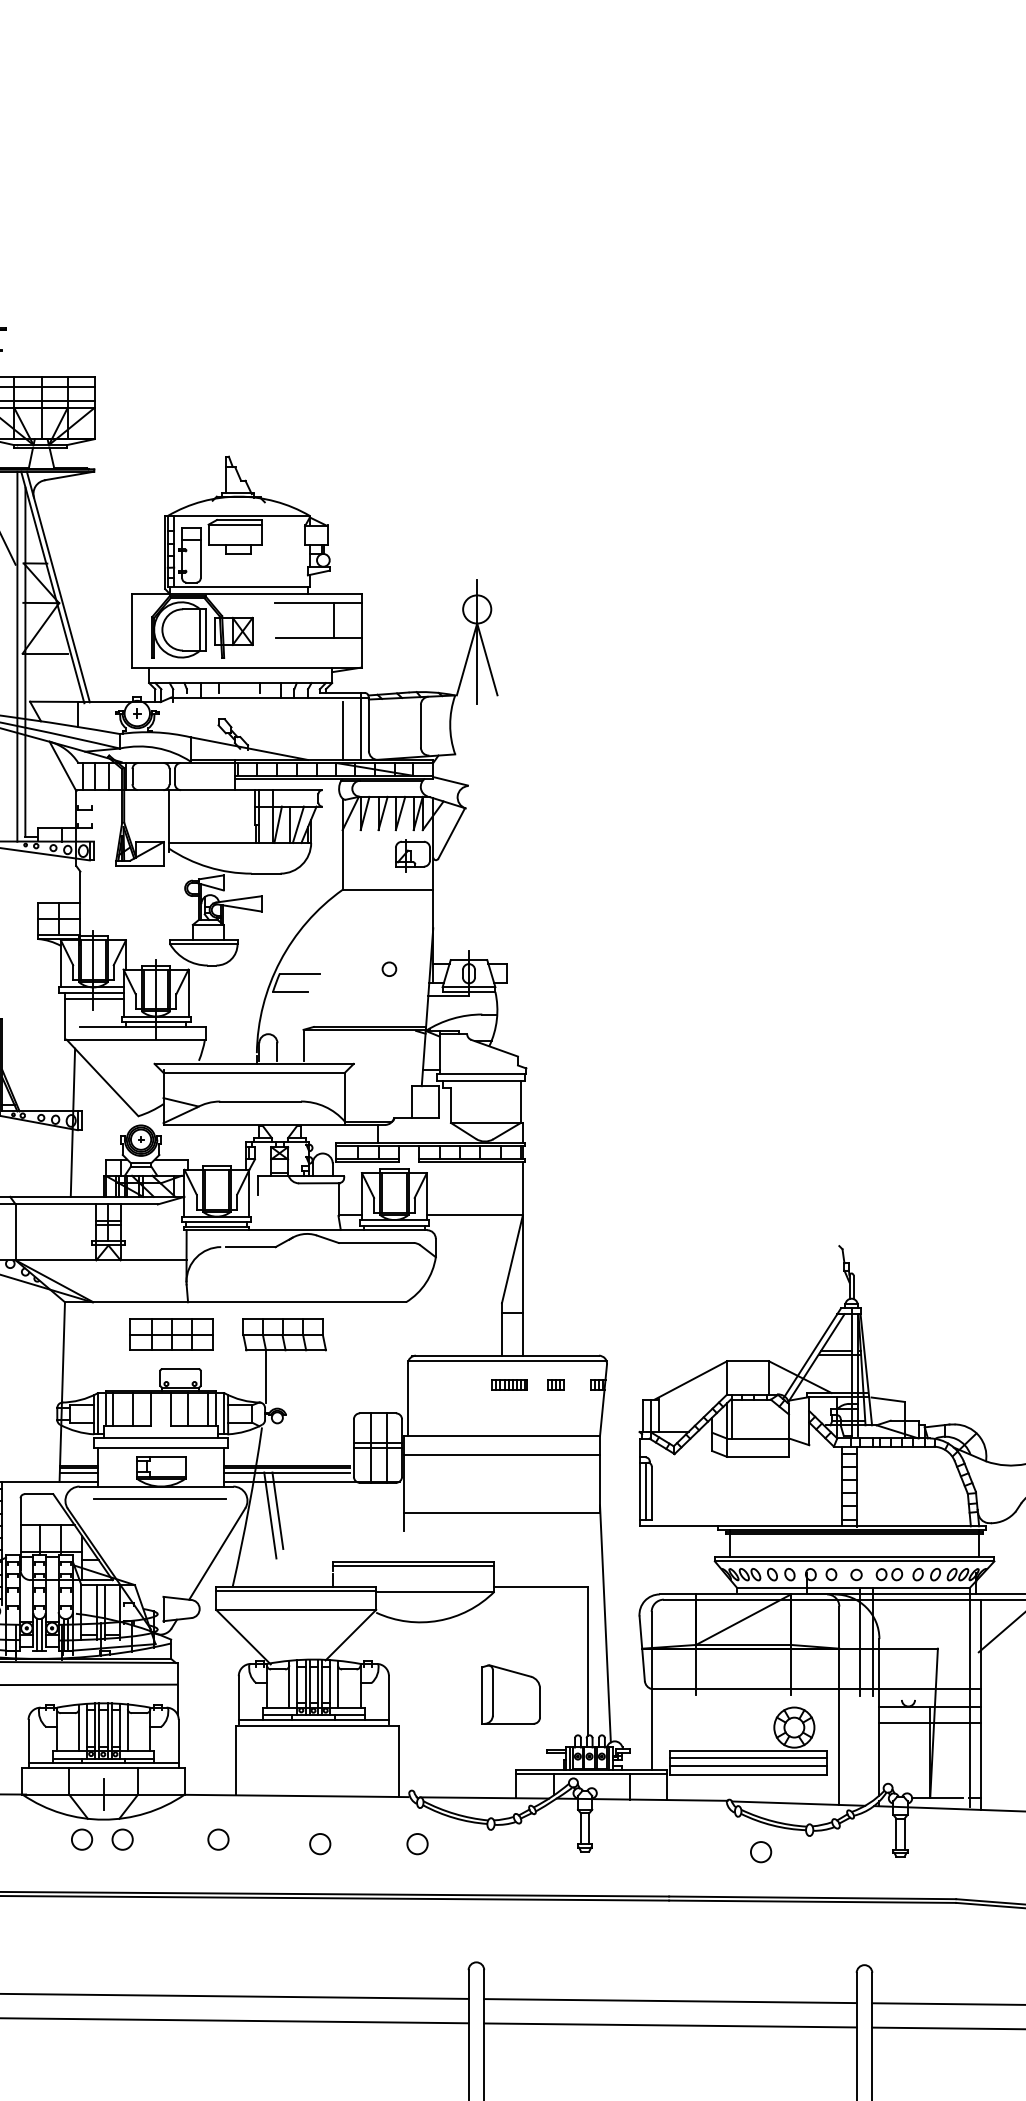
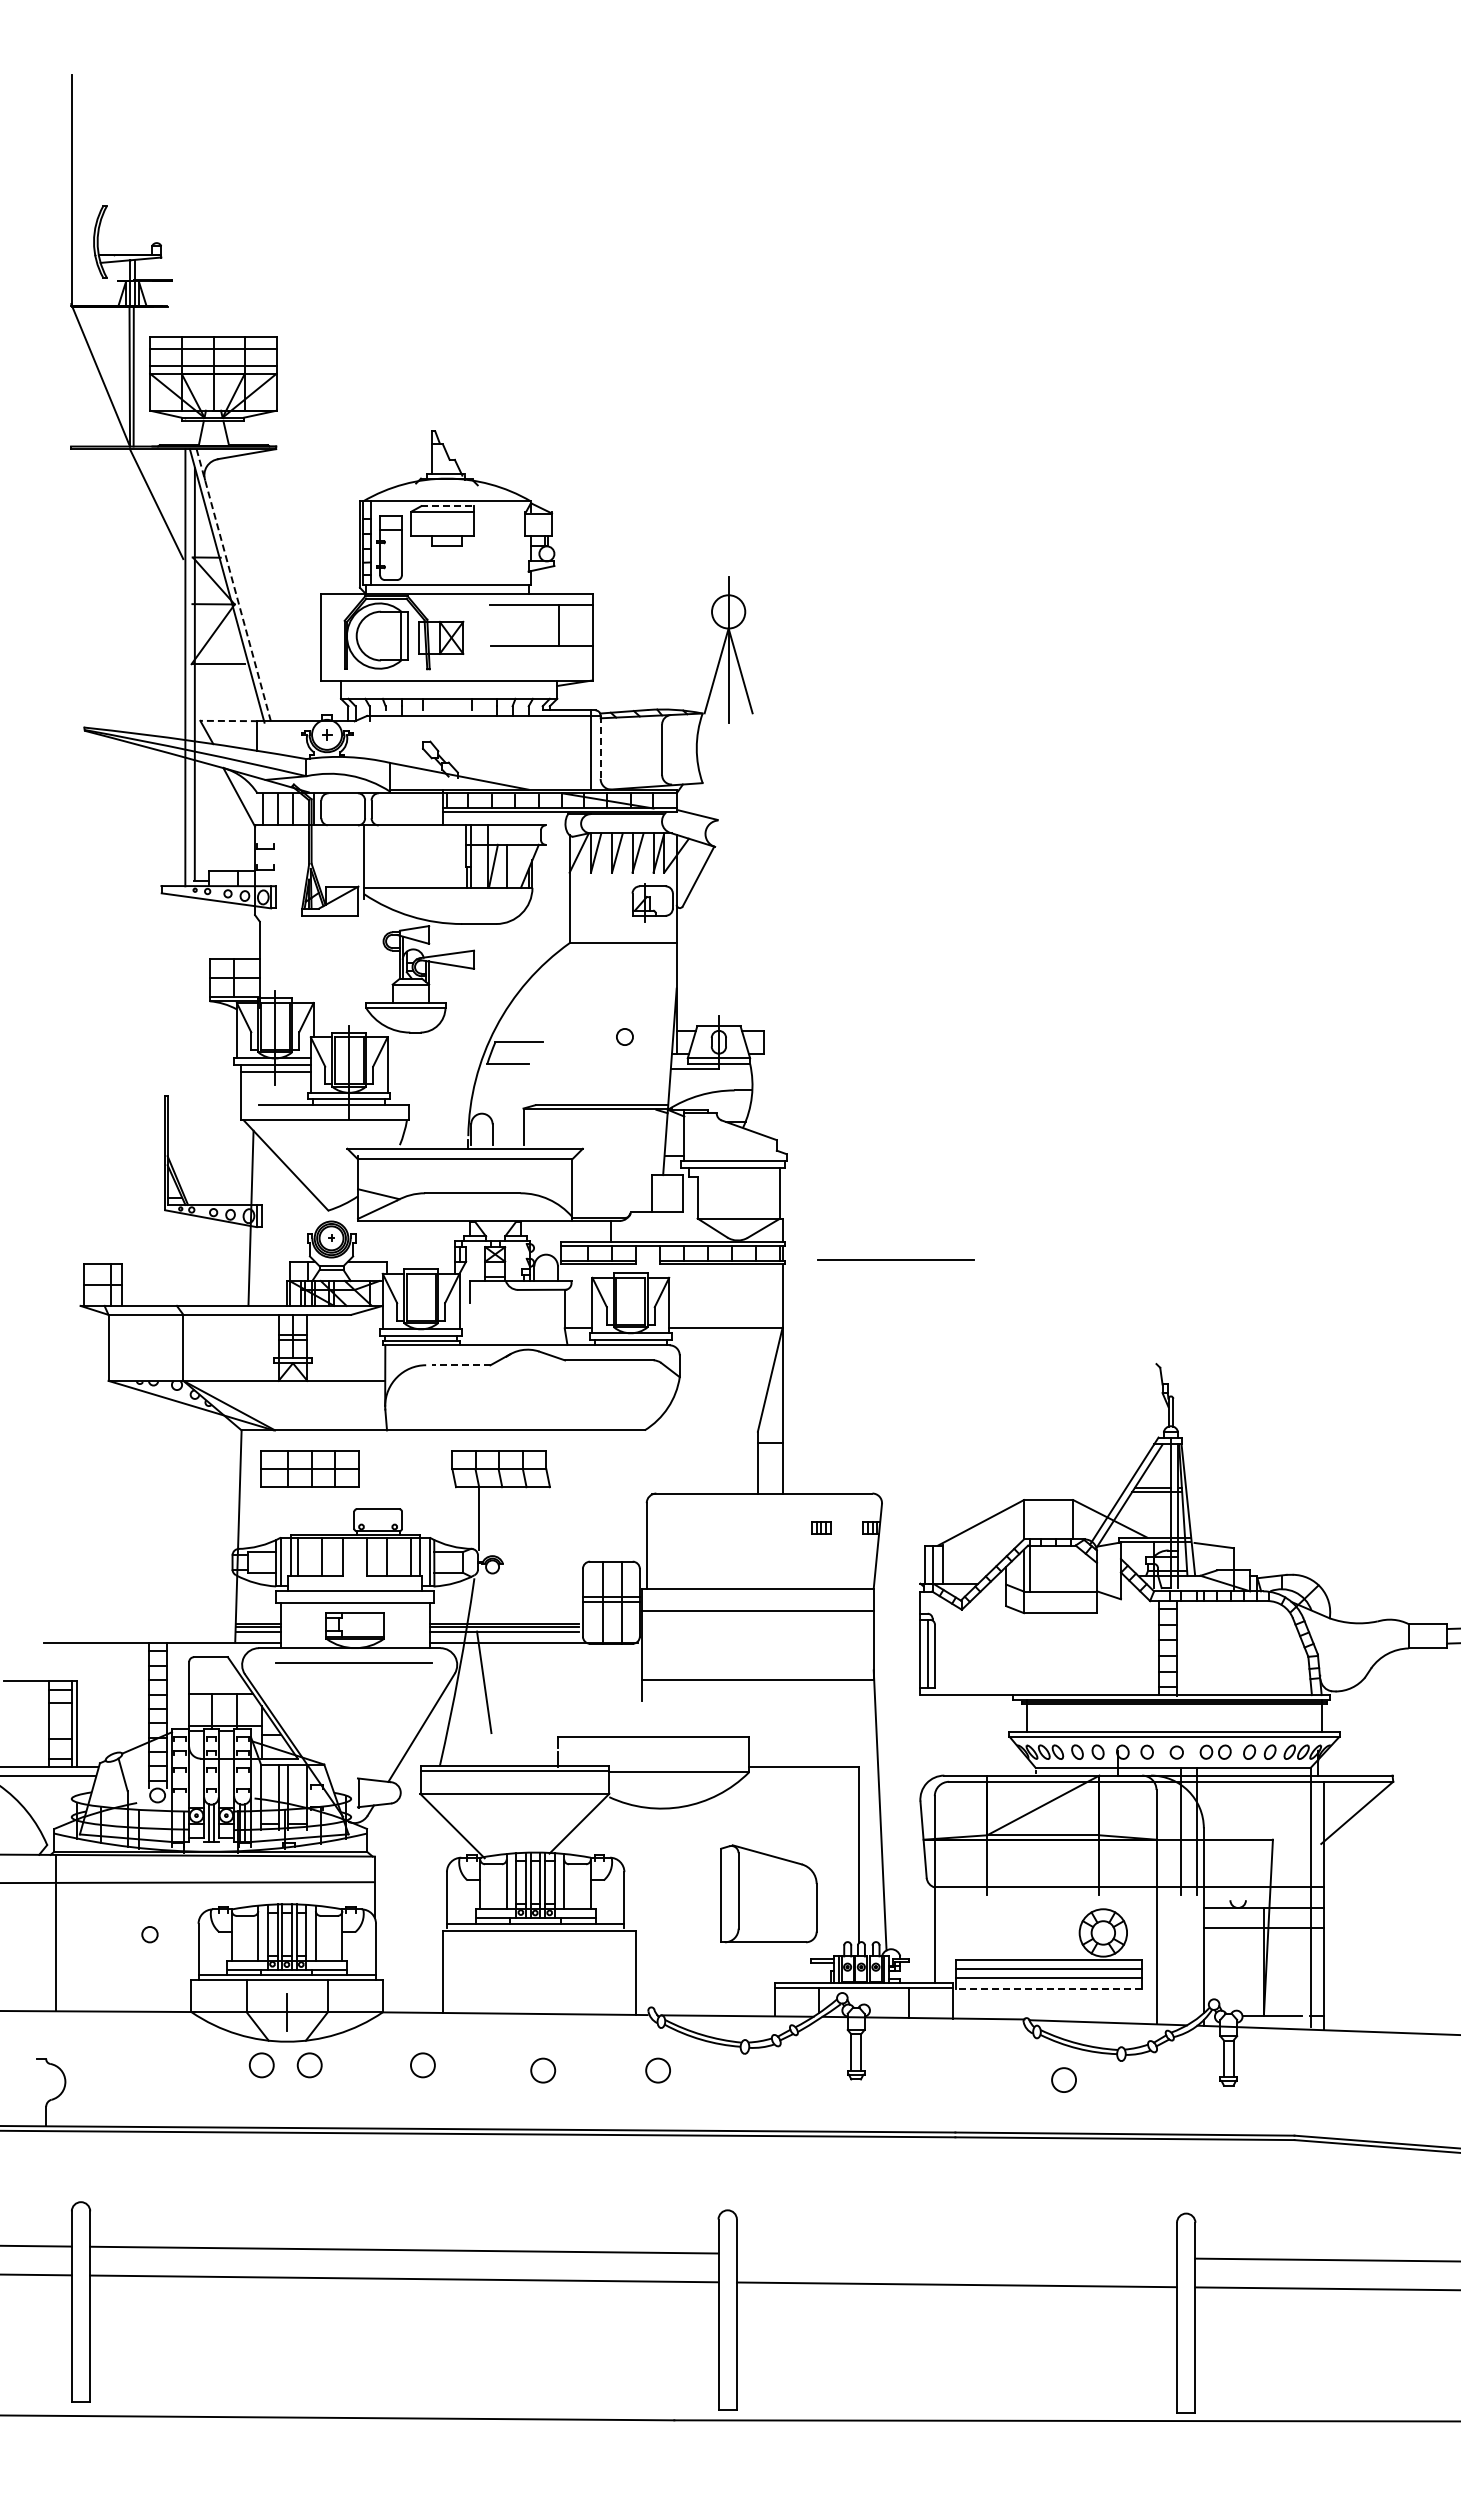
line: (240, 520) -> (448, 506), solid -> dashed
line: (58, 587) -> (233, 585), solid -> dashed
line: (54, 702) -> (229, 721), solid -> dashed
line: (368, 724) -> (600, 747), solid -> dashed
line: (342, 731) -> (569, 755), removed
line: (297, 824) -> (516, 865), removed
line: (618, 1157) -> (895, 1259), added
line: (250, 1247) -> (460, 1365), solid -> dashed
part: (170, 1334) -> (309, 1468), moved
line: (507, 1360) -> (764, 1499), removed
part: (510, 1384) -> (767, 1527), removed
line: (277, 1510) -> (492, 1676), removed
line: (413, 1565) -> (653, 1741), removed
part: (510, 1694) -> (768, 1893), size x1.4
line: (747, 1774) -> (1048, 1988), solid -> dashed
line: (670, 2000) -> (956, 2255), removed

